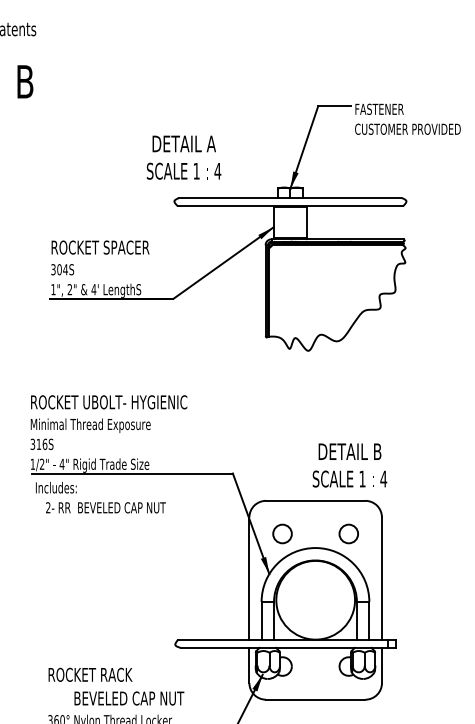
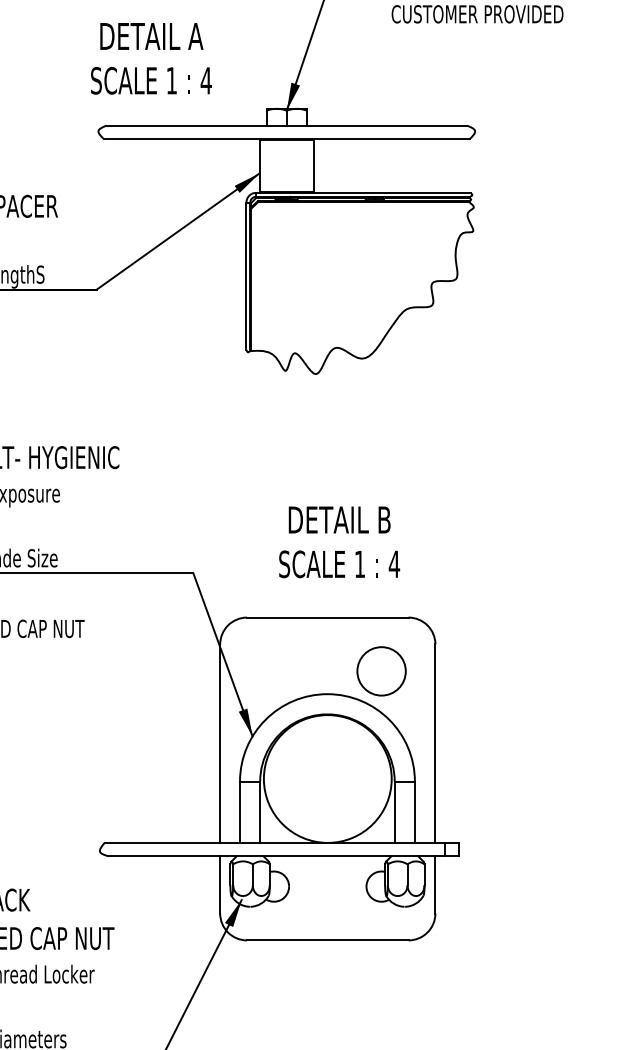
text: (183, 157) -> (150, 58), moved
text: (349, 465) -> (338, 542), moved
circle: (282, 533) -> (273, 670), removed
circle: (348, 533) -> (381, 670), size x1.6

